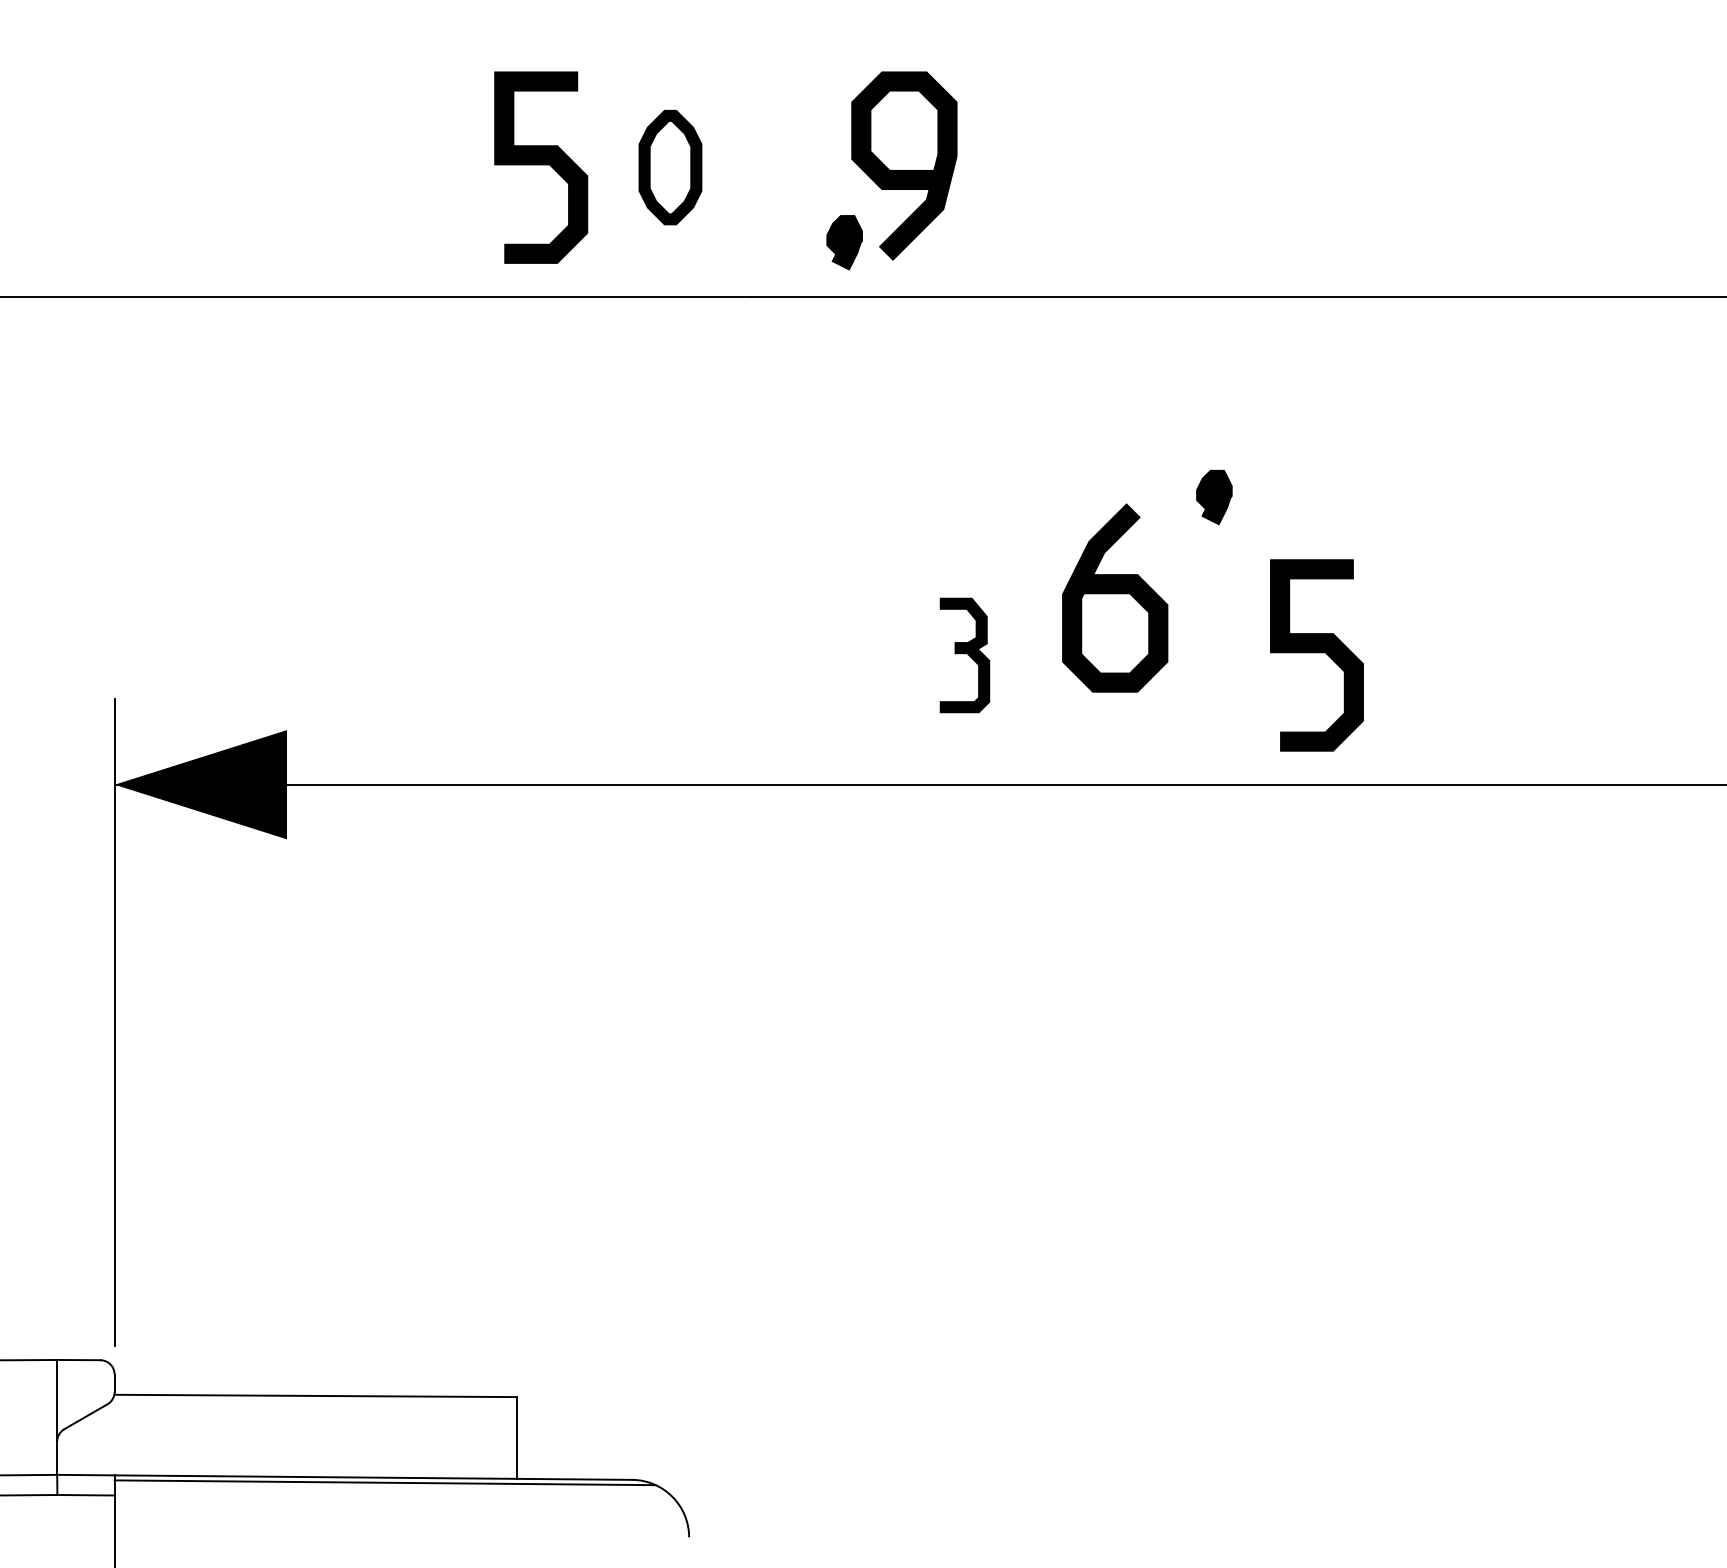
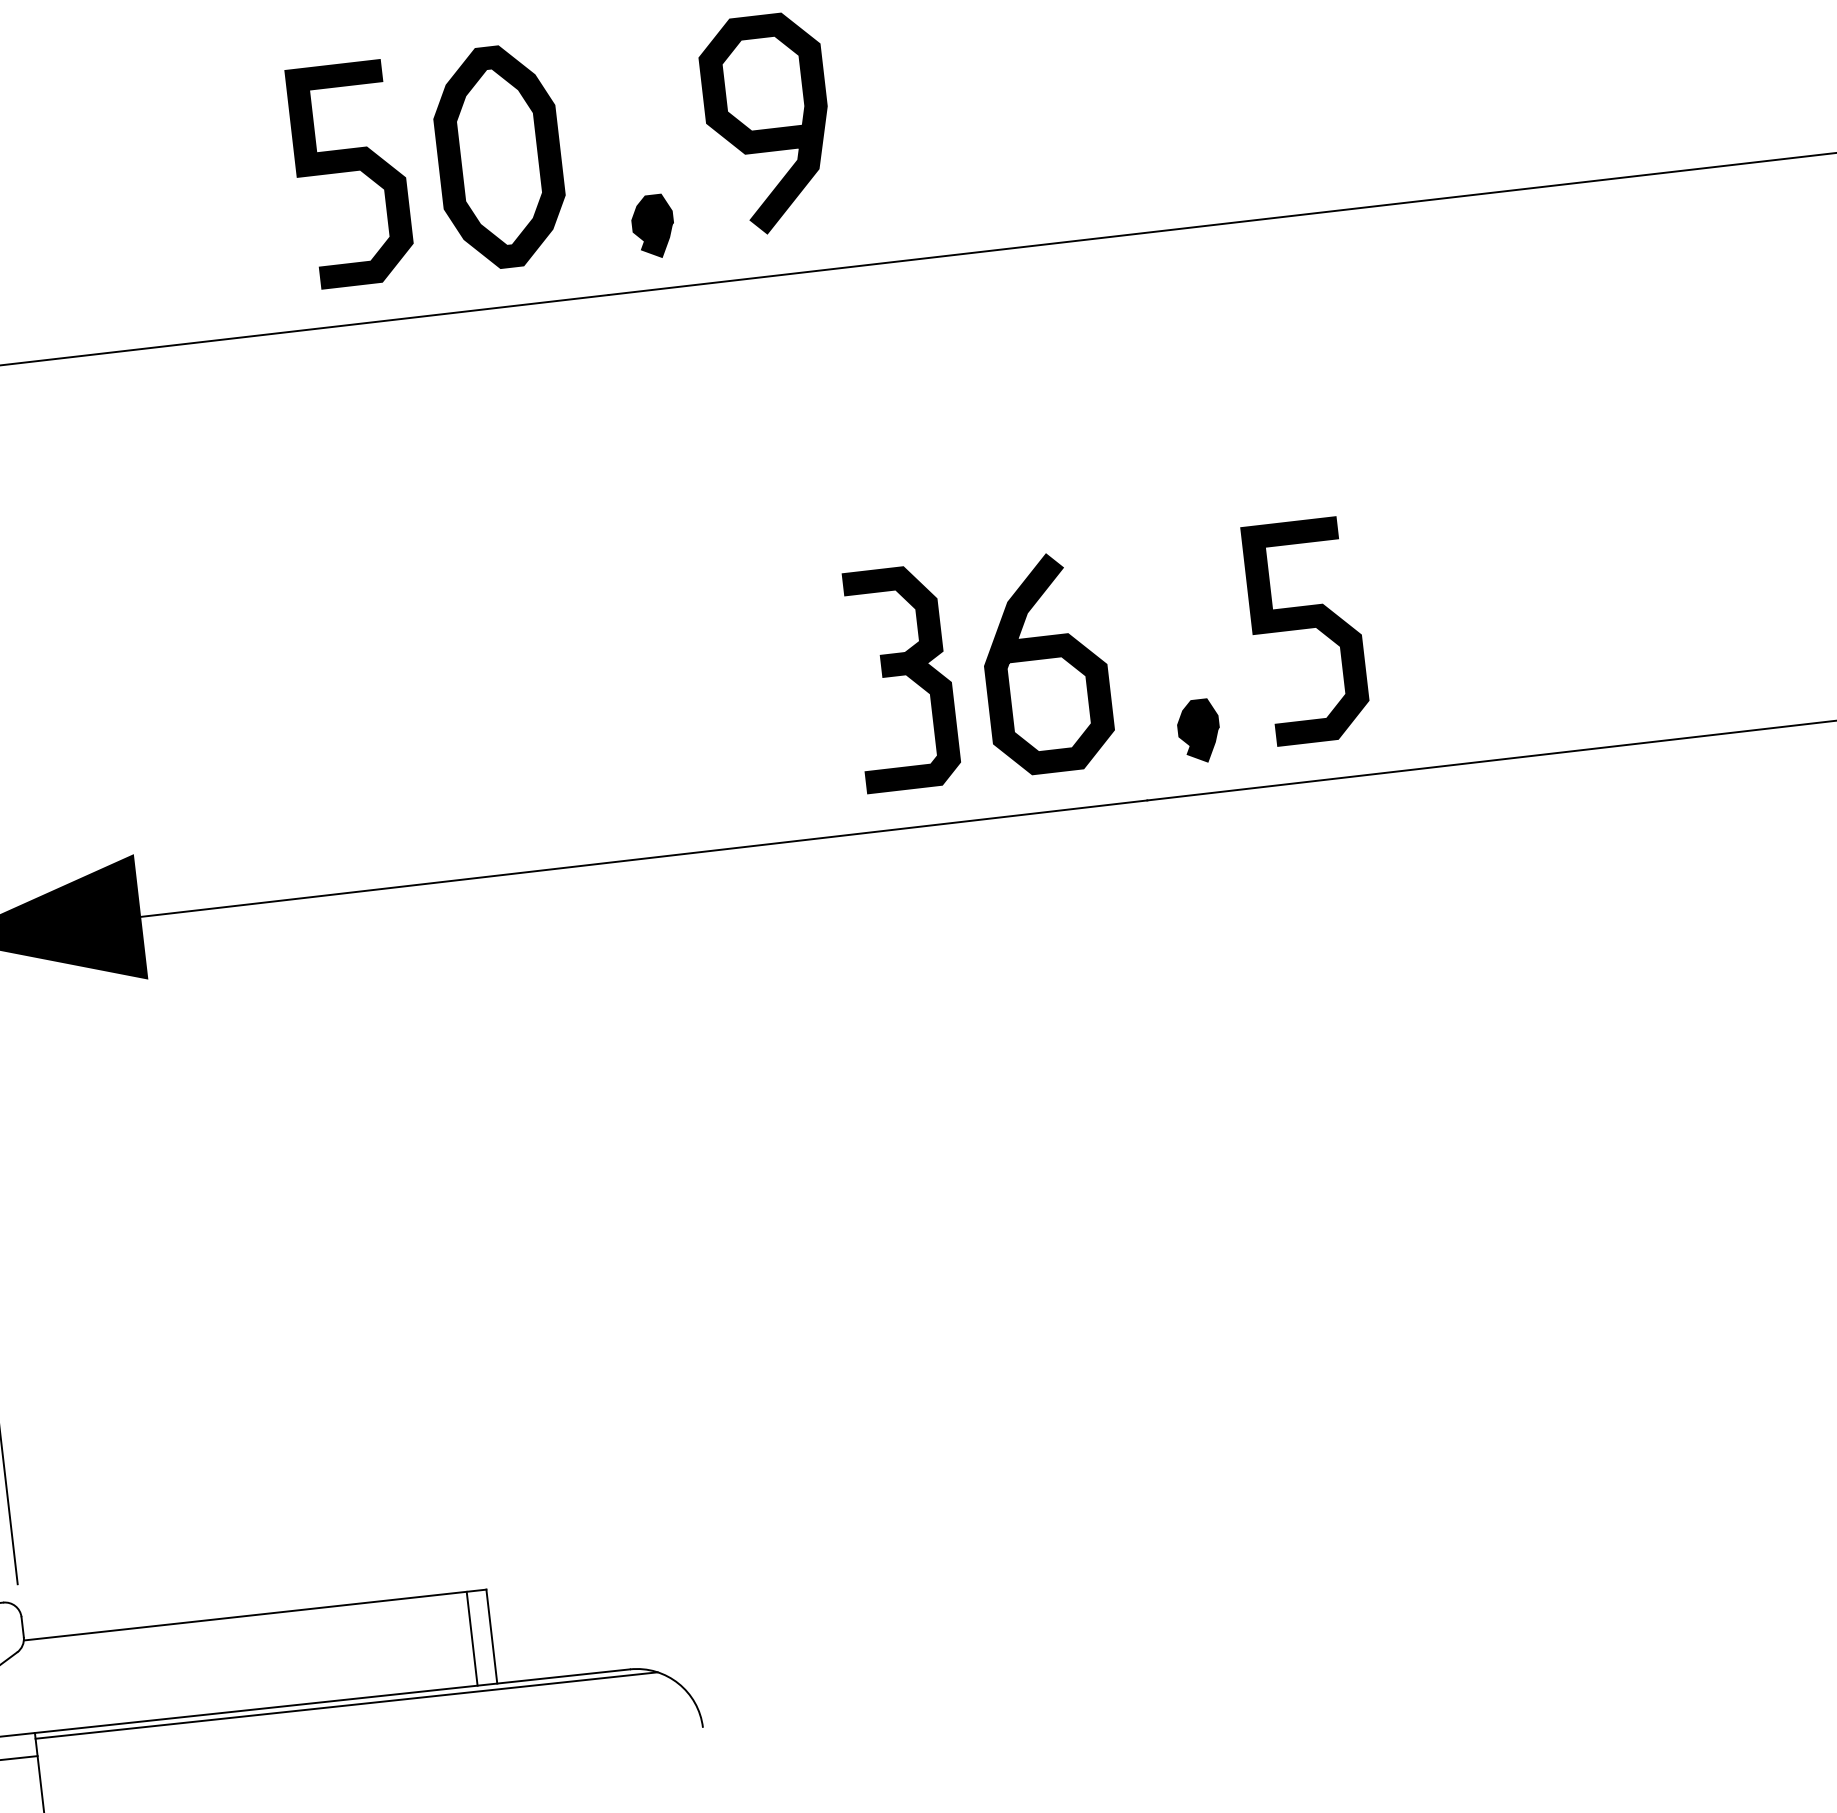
part: (670, 167) -> (499, 156), size x1.67
part: (844, 242) -> (653, 226), moved
part: (1214, 497) -> (1199, 731), moved
curve: (1115, 594) -> (1045, 659), moved
part: (964, 655) -> (902, 678), size x1.67
line: (499, 1437) -> (471, 1638), added

